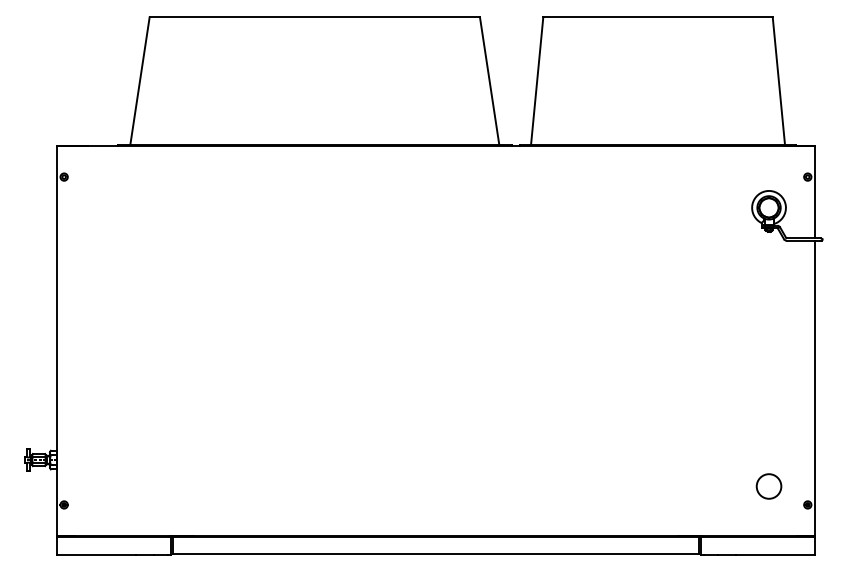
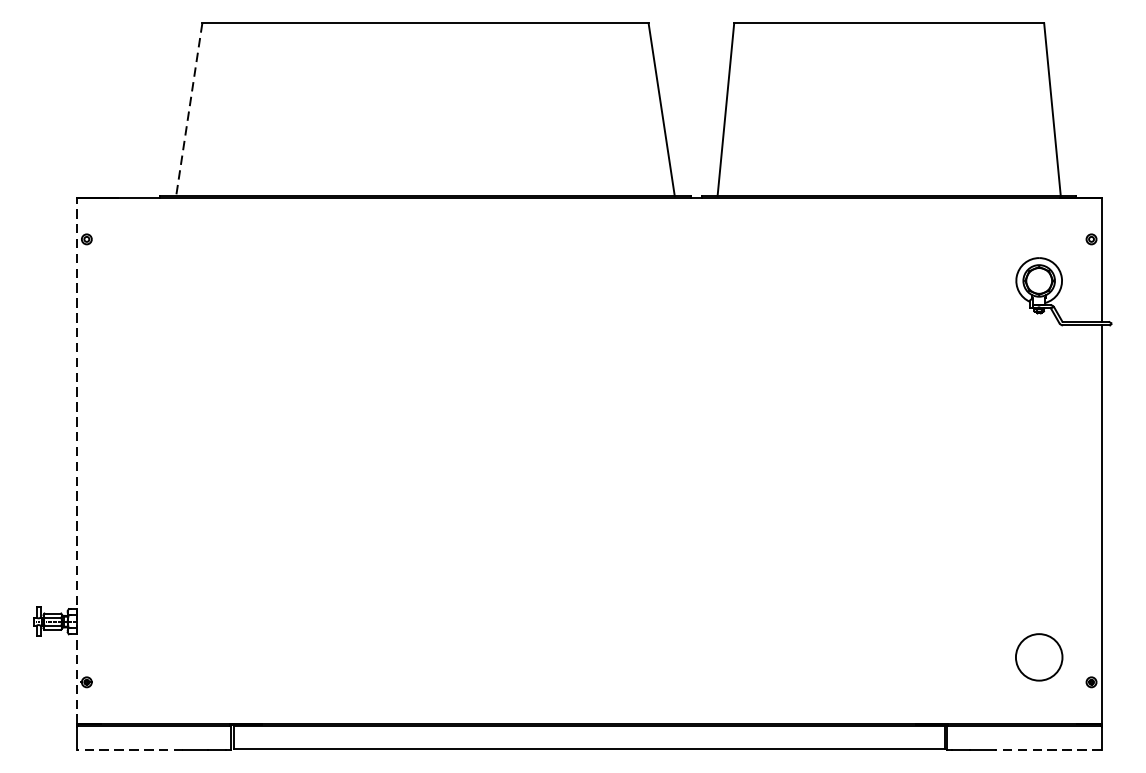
line: (139, 81) -> (188, 110), solid -> dashed
line: (56, 341) -> (76, 461), solid -> dashed
circle: (768, 486) -> (1038, 657), size x1.4
line: (95, 554) -> (129, 749), solid -> dashed
line: (775, 554) -> (1047, 749), solid -> dashed

